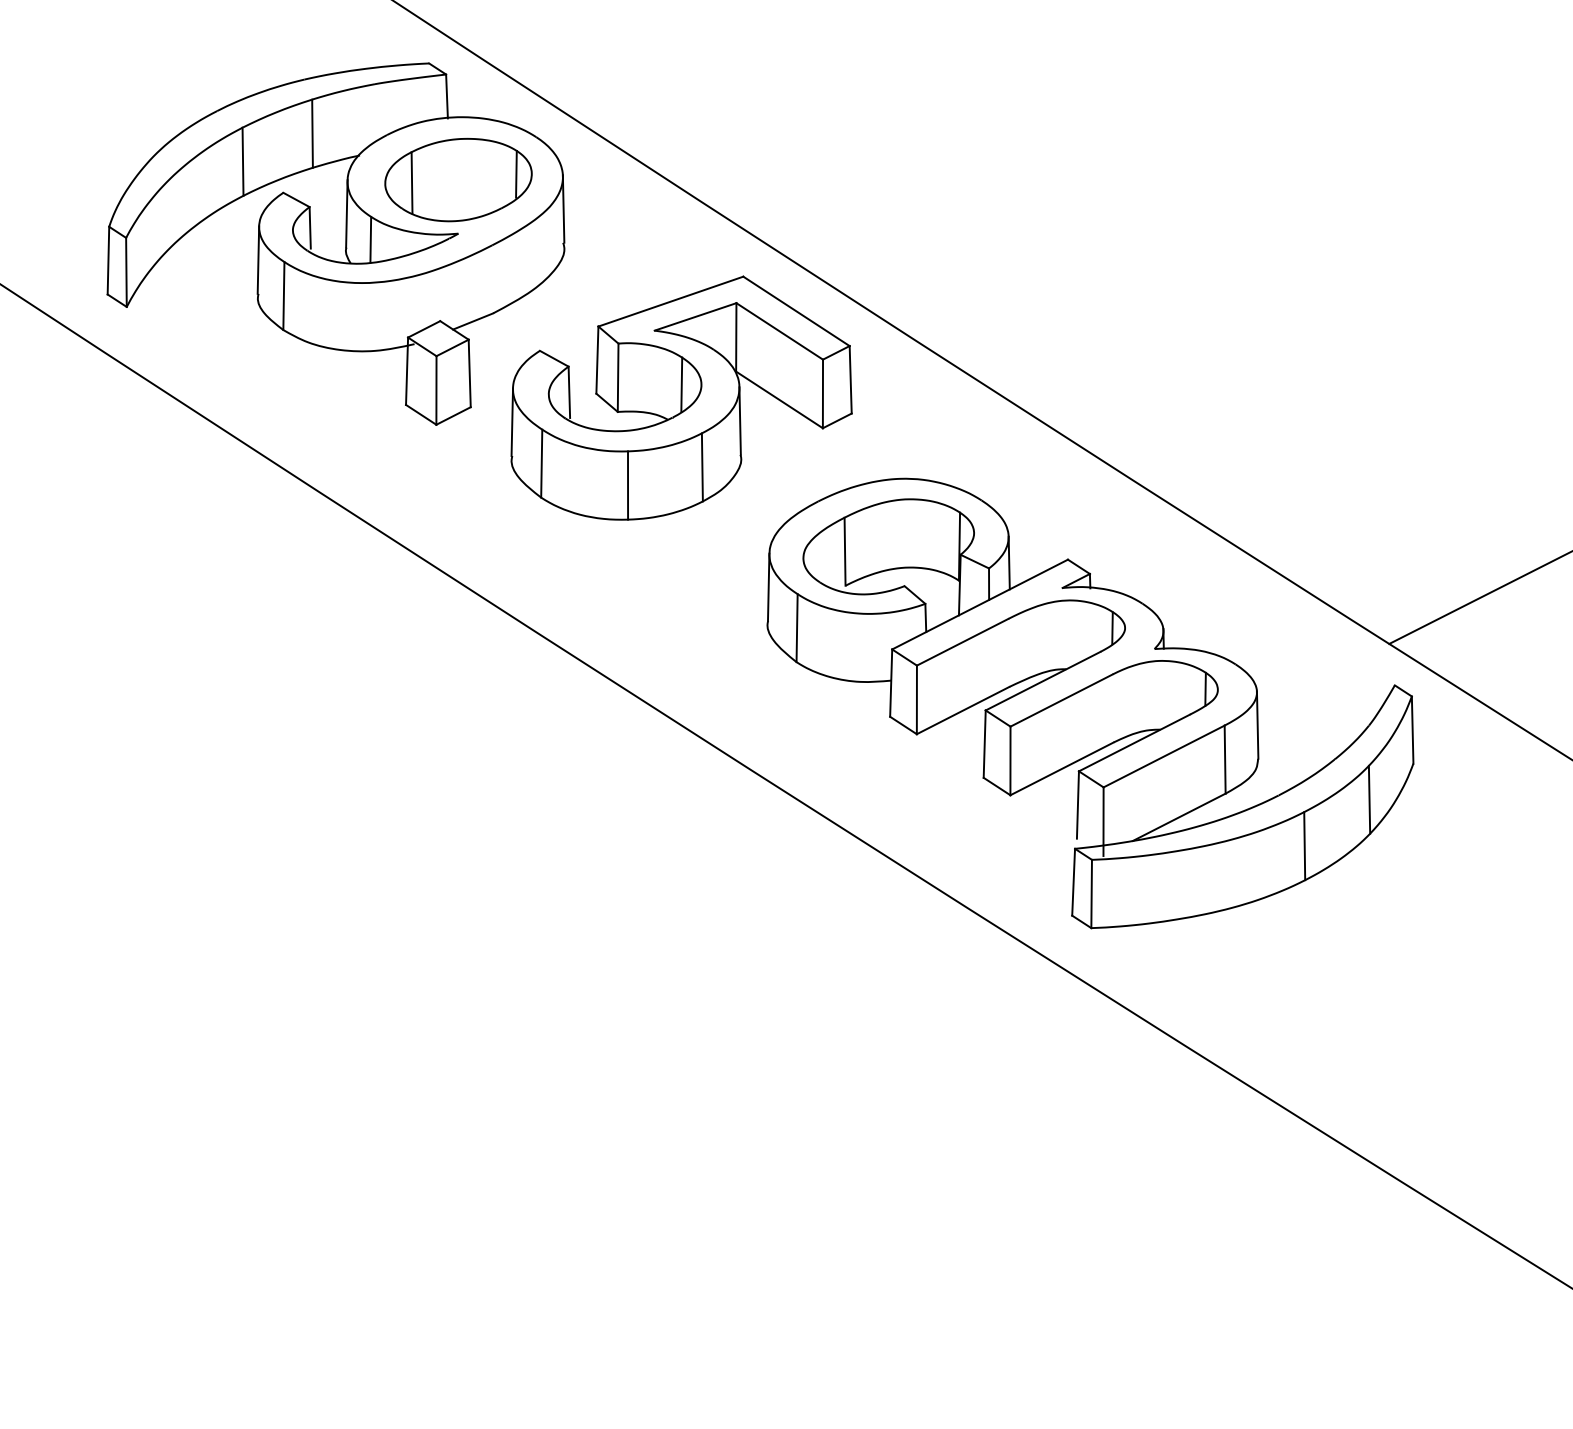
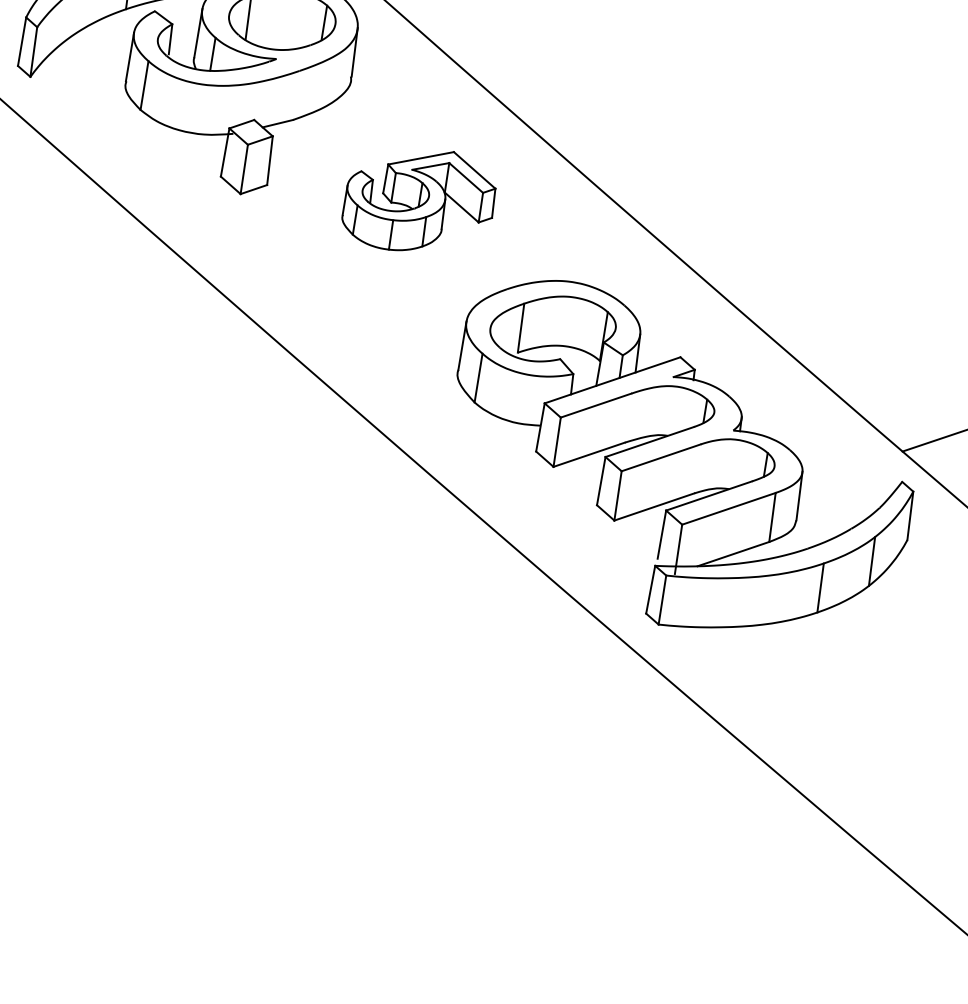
part: (681, 397) -> (419, 200), size x0.6

